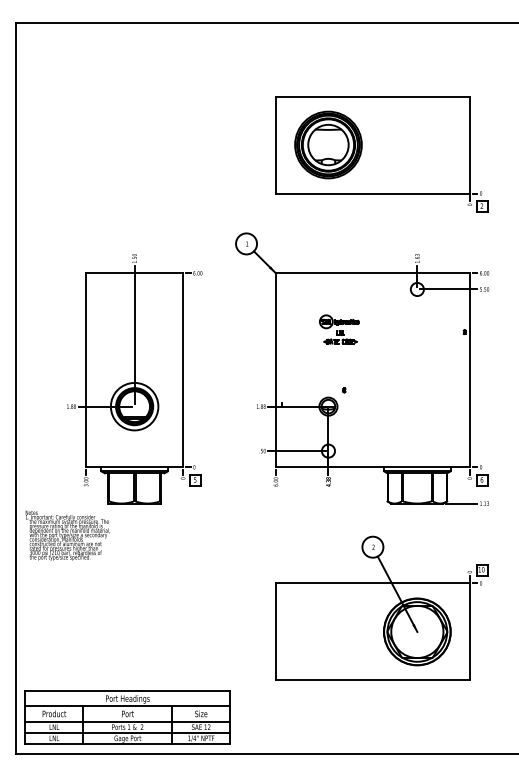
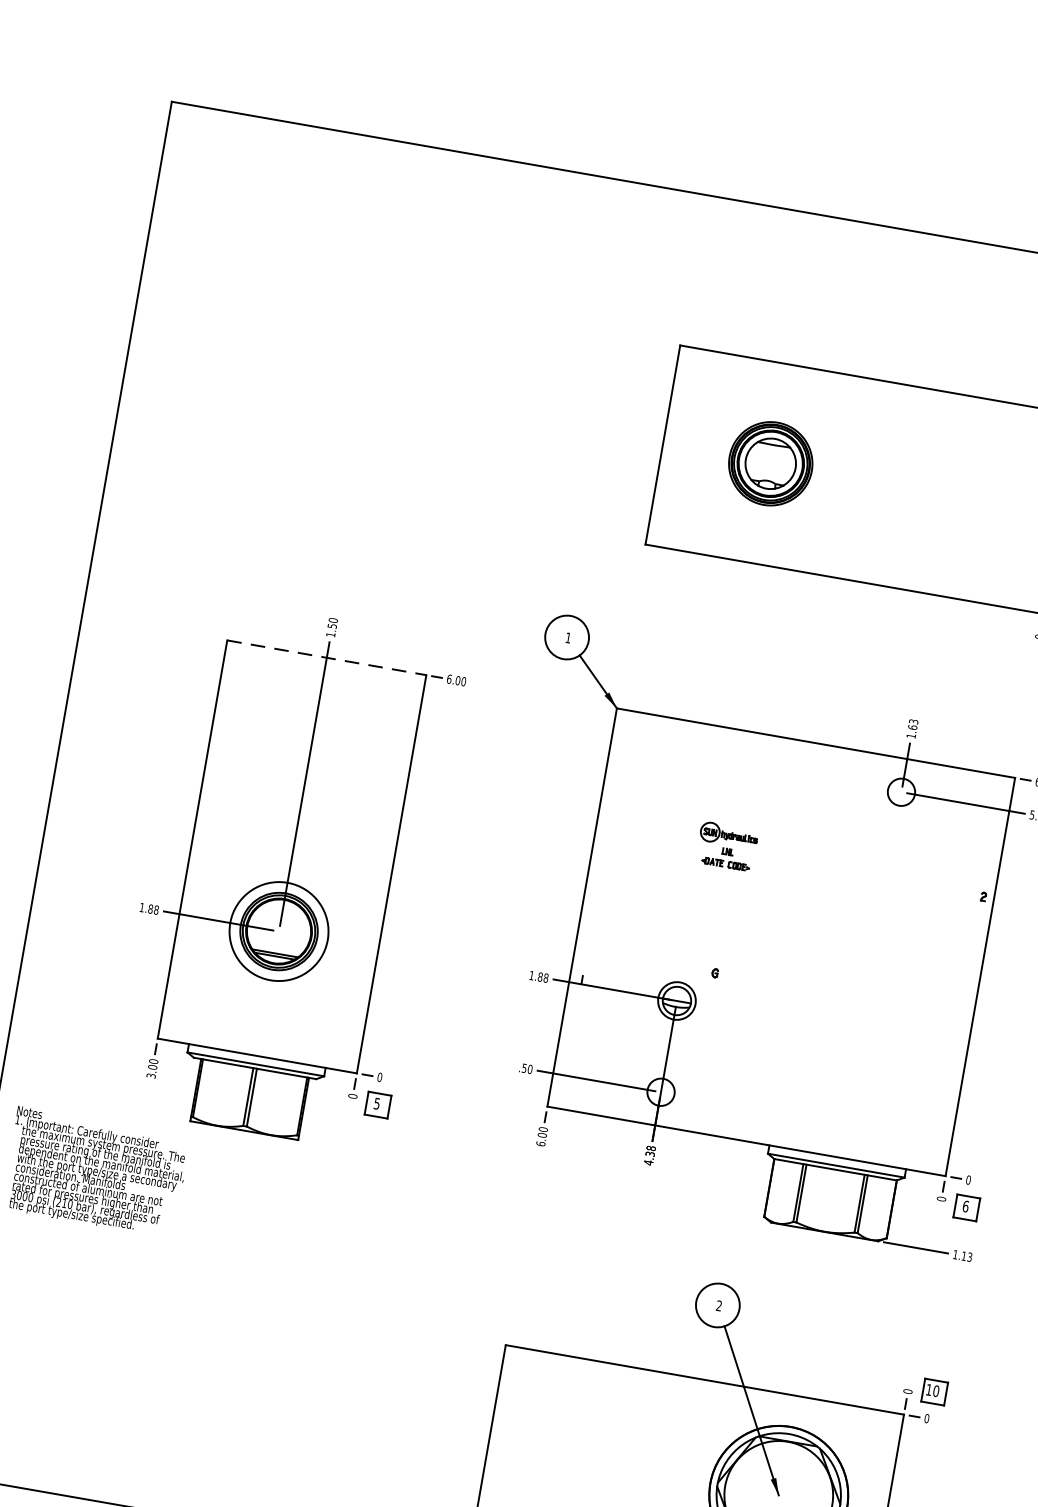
part: (328, 144) -> (770, 462), size x0.6
line: (135, 273) -> (328, 658), solid -> dashed
part: (339, 329) -> (727, 846), size x0.7

